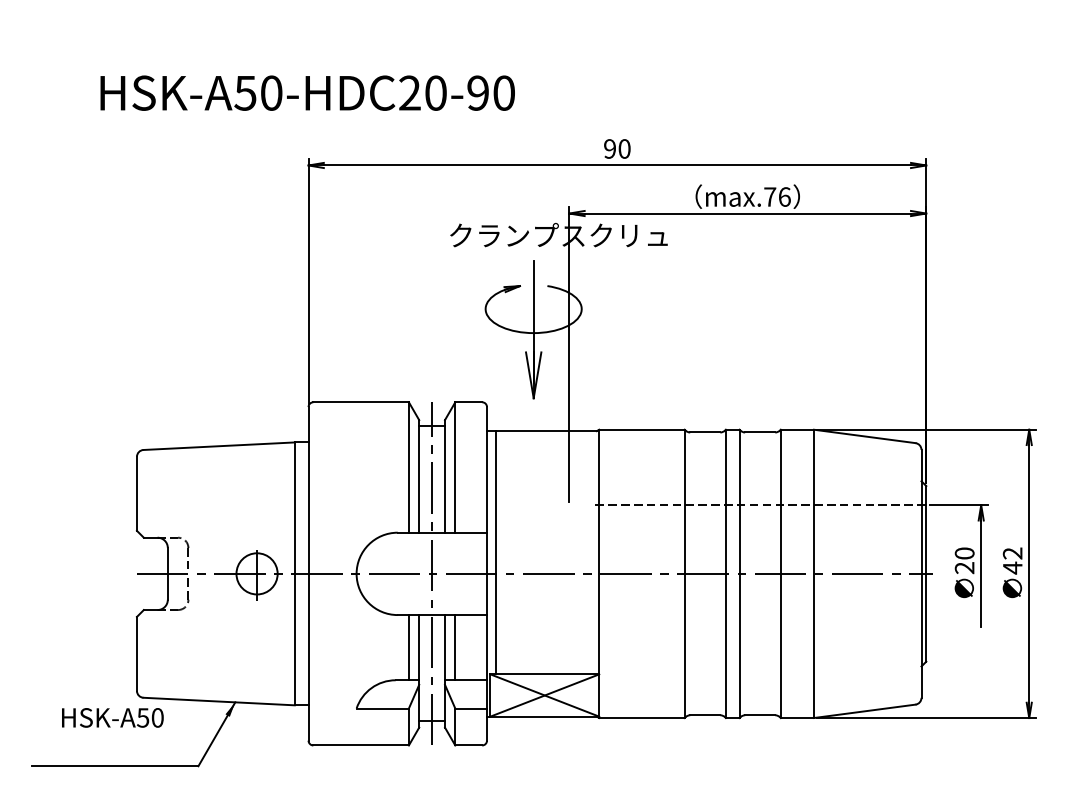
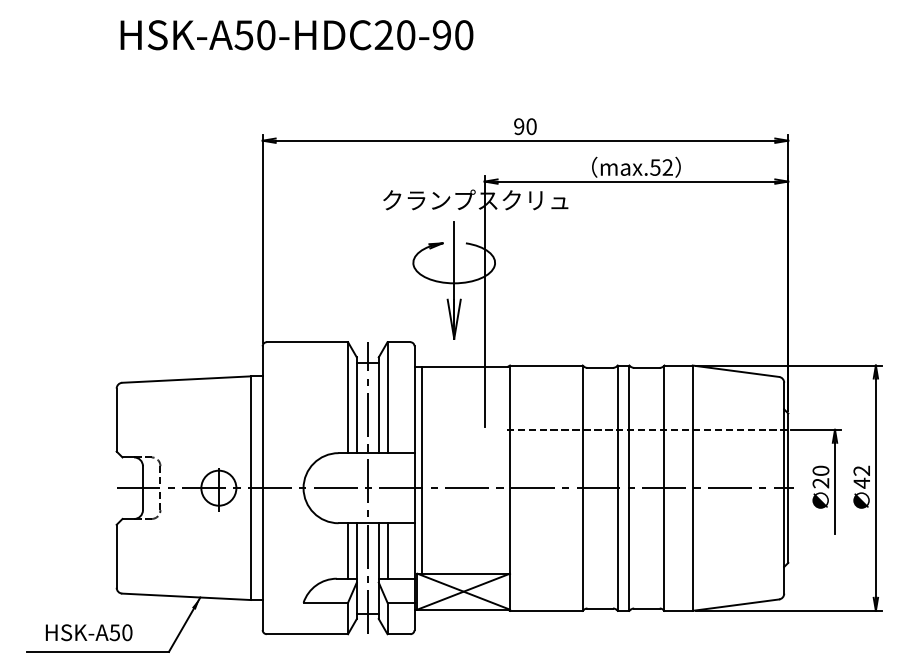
text: (307, 93) -> (296, 35), moved
text: (777, 196) -> (661, 167), max.76 -> max.52
text: (112, 717) -> (88, 632), moved

